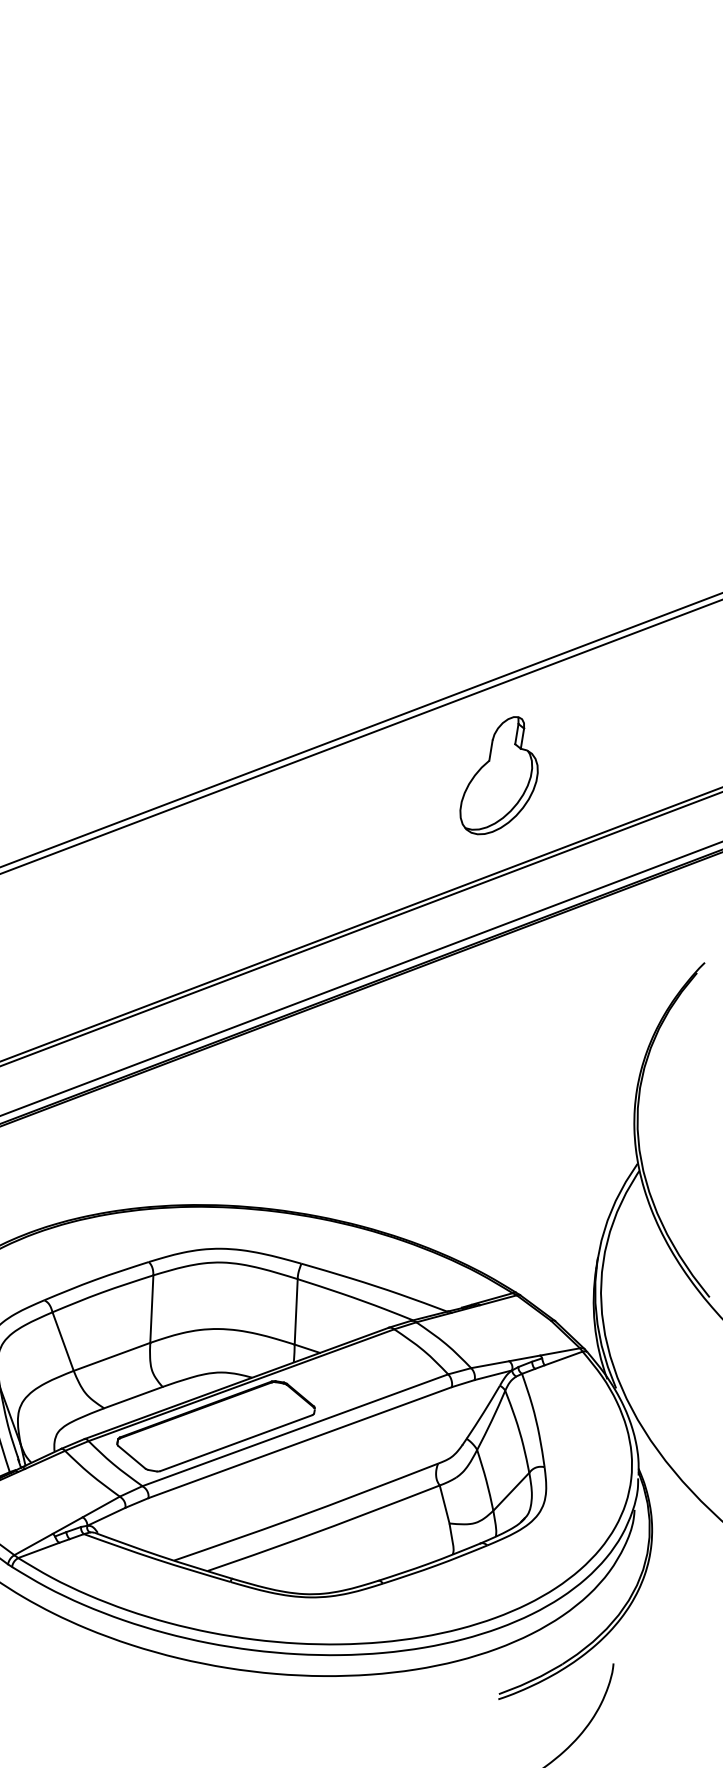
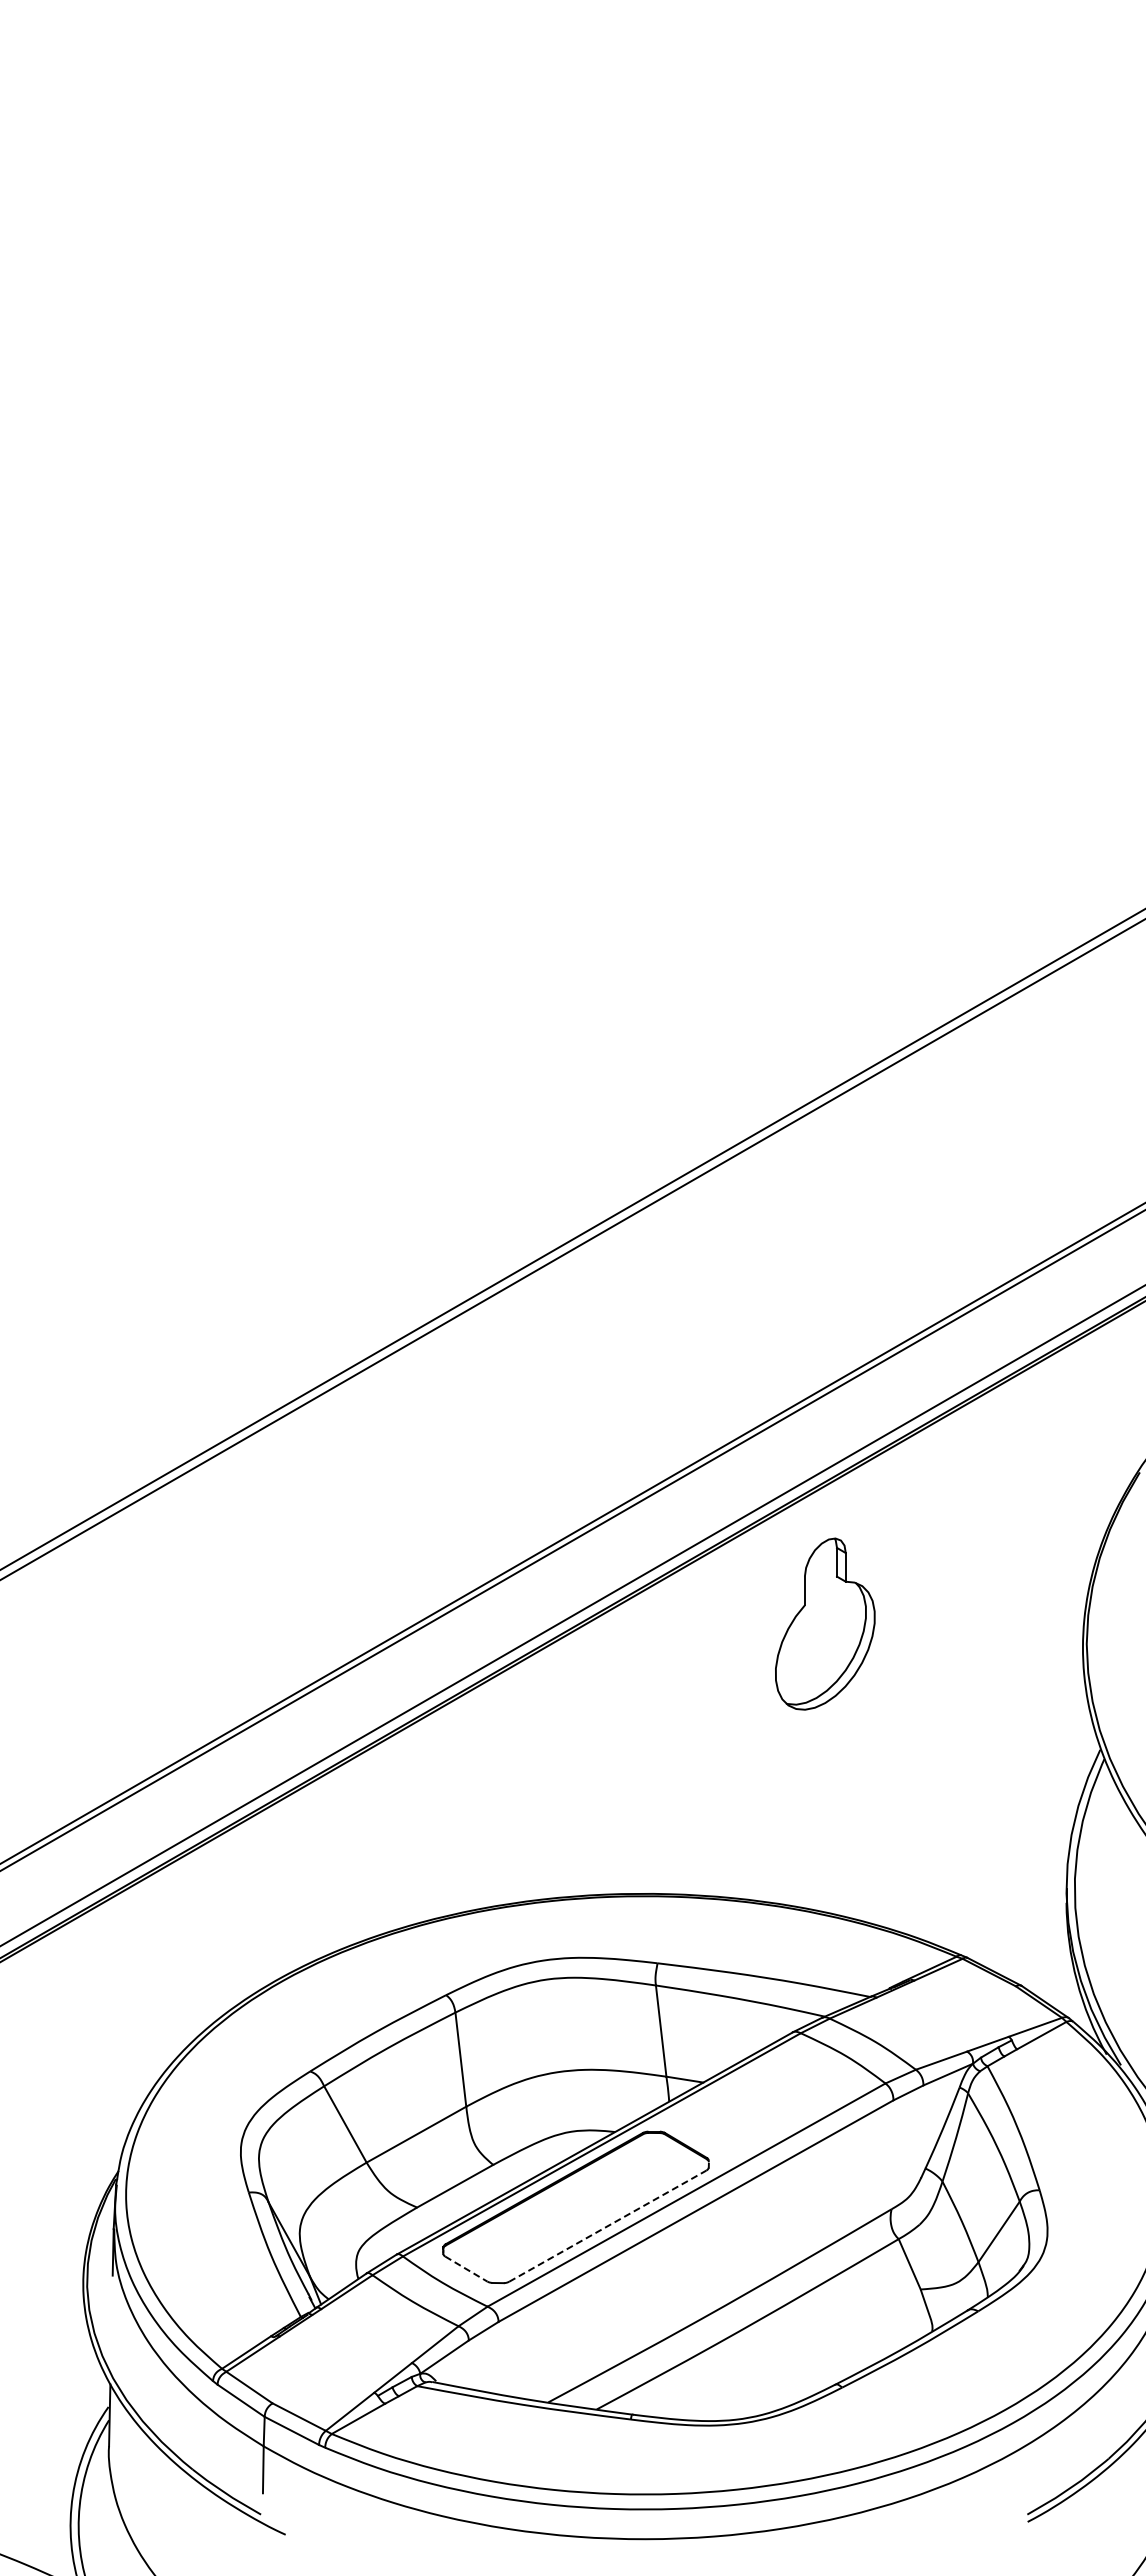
part: (501, 775) -> (825, 1623), moved
line: (236, 1442) -> (608, 2225), solid -> dashed
line: (131, 1457) -> (466, 2269), solid -> dashed

